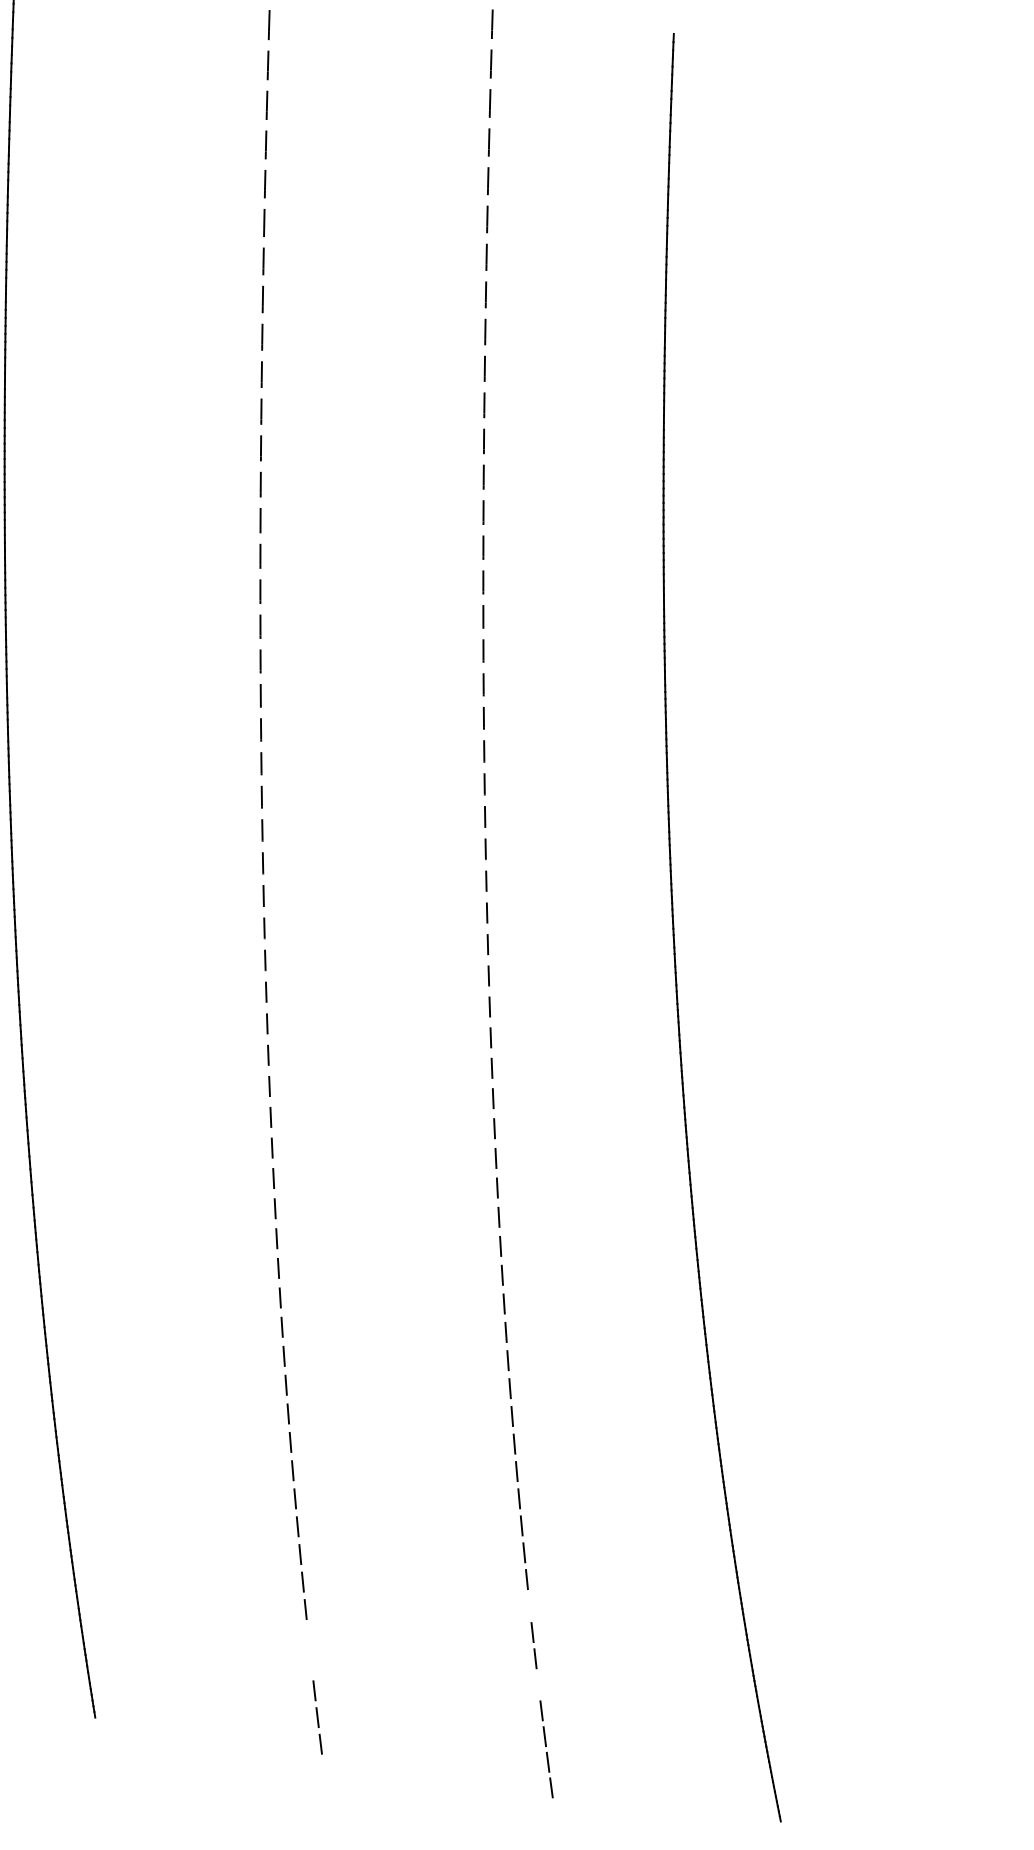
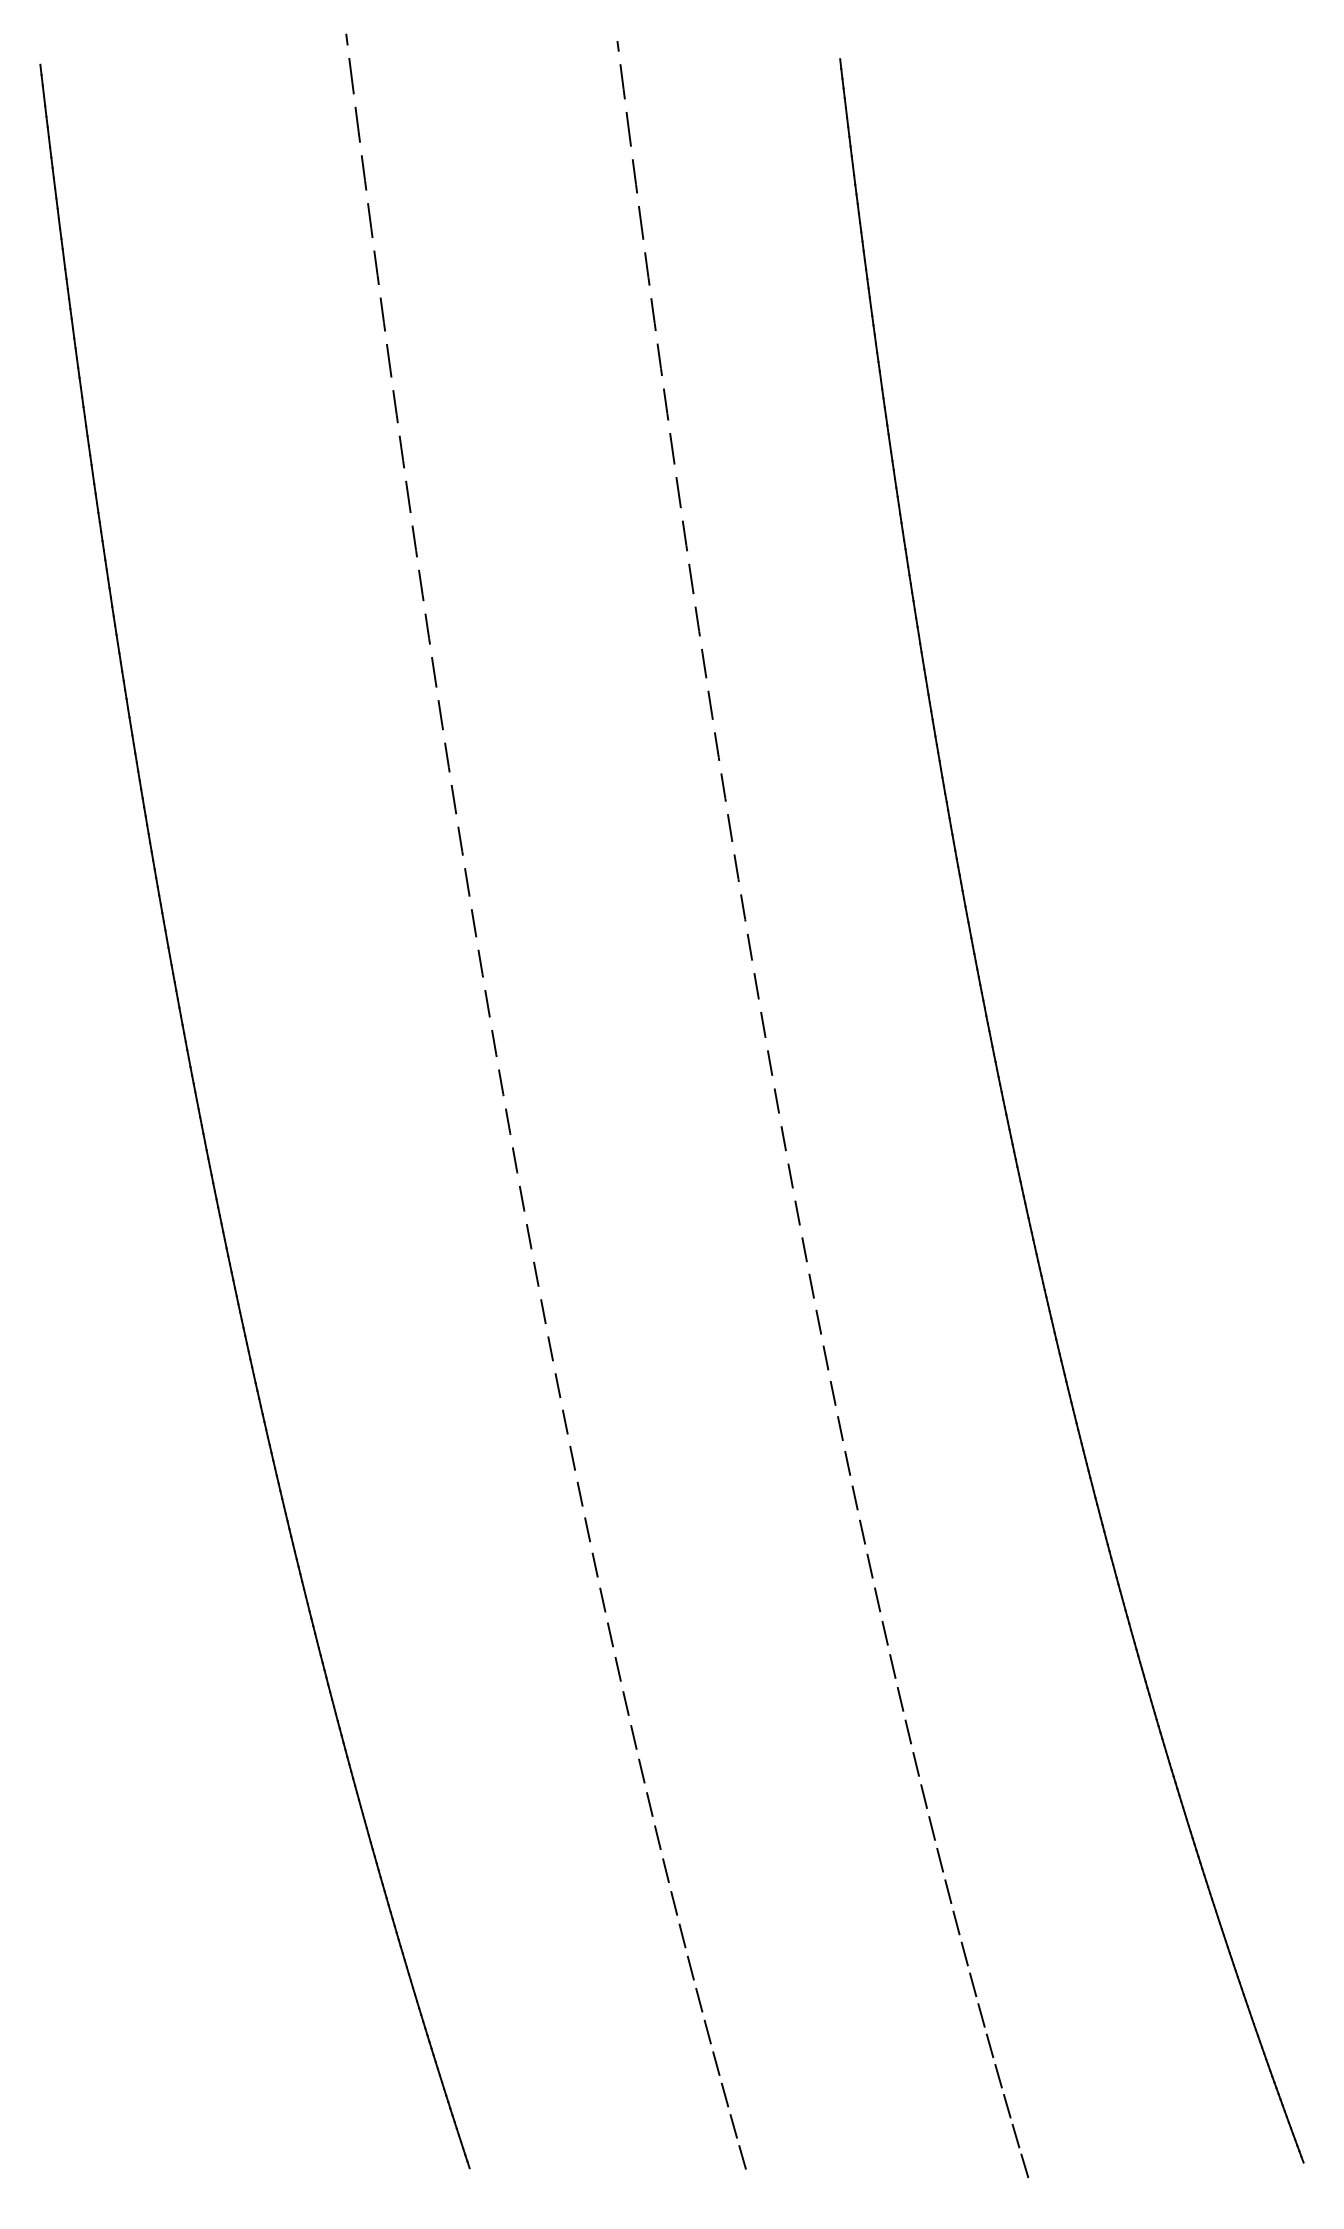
line: (529, 1603) -> (963, 1950), added
line: (309, 1647) -> (711, 2044), added
line: (537, 1681) -> (988, 2042), added

